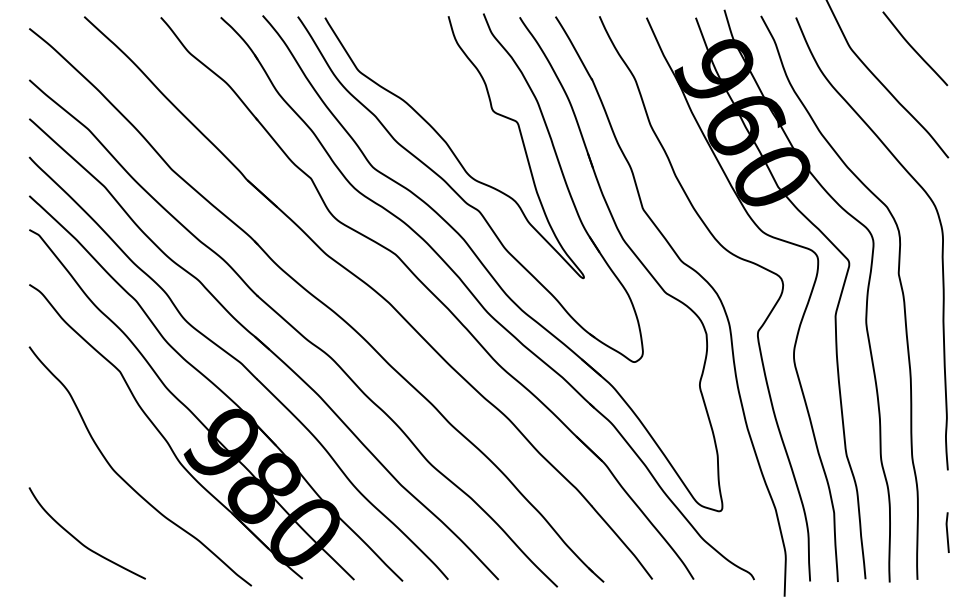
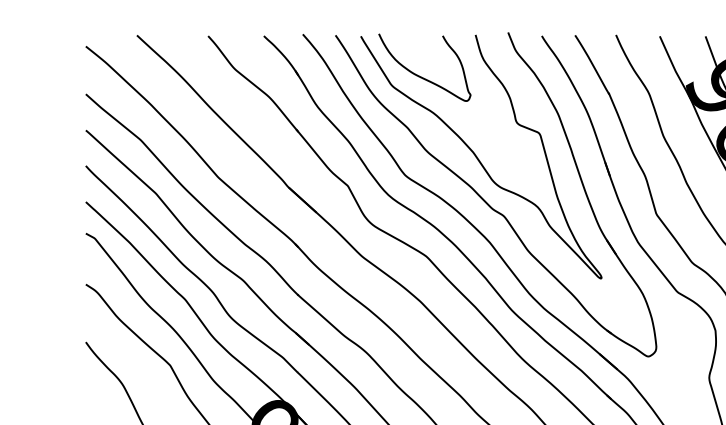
curve: (389, 60) -> (420, 76), added

